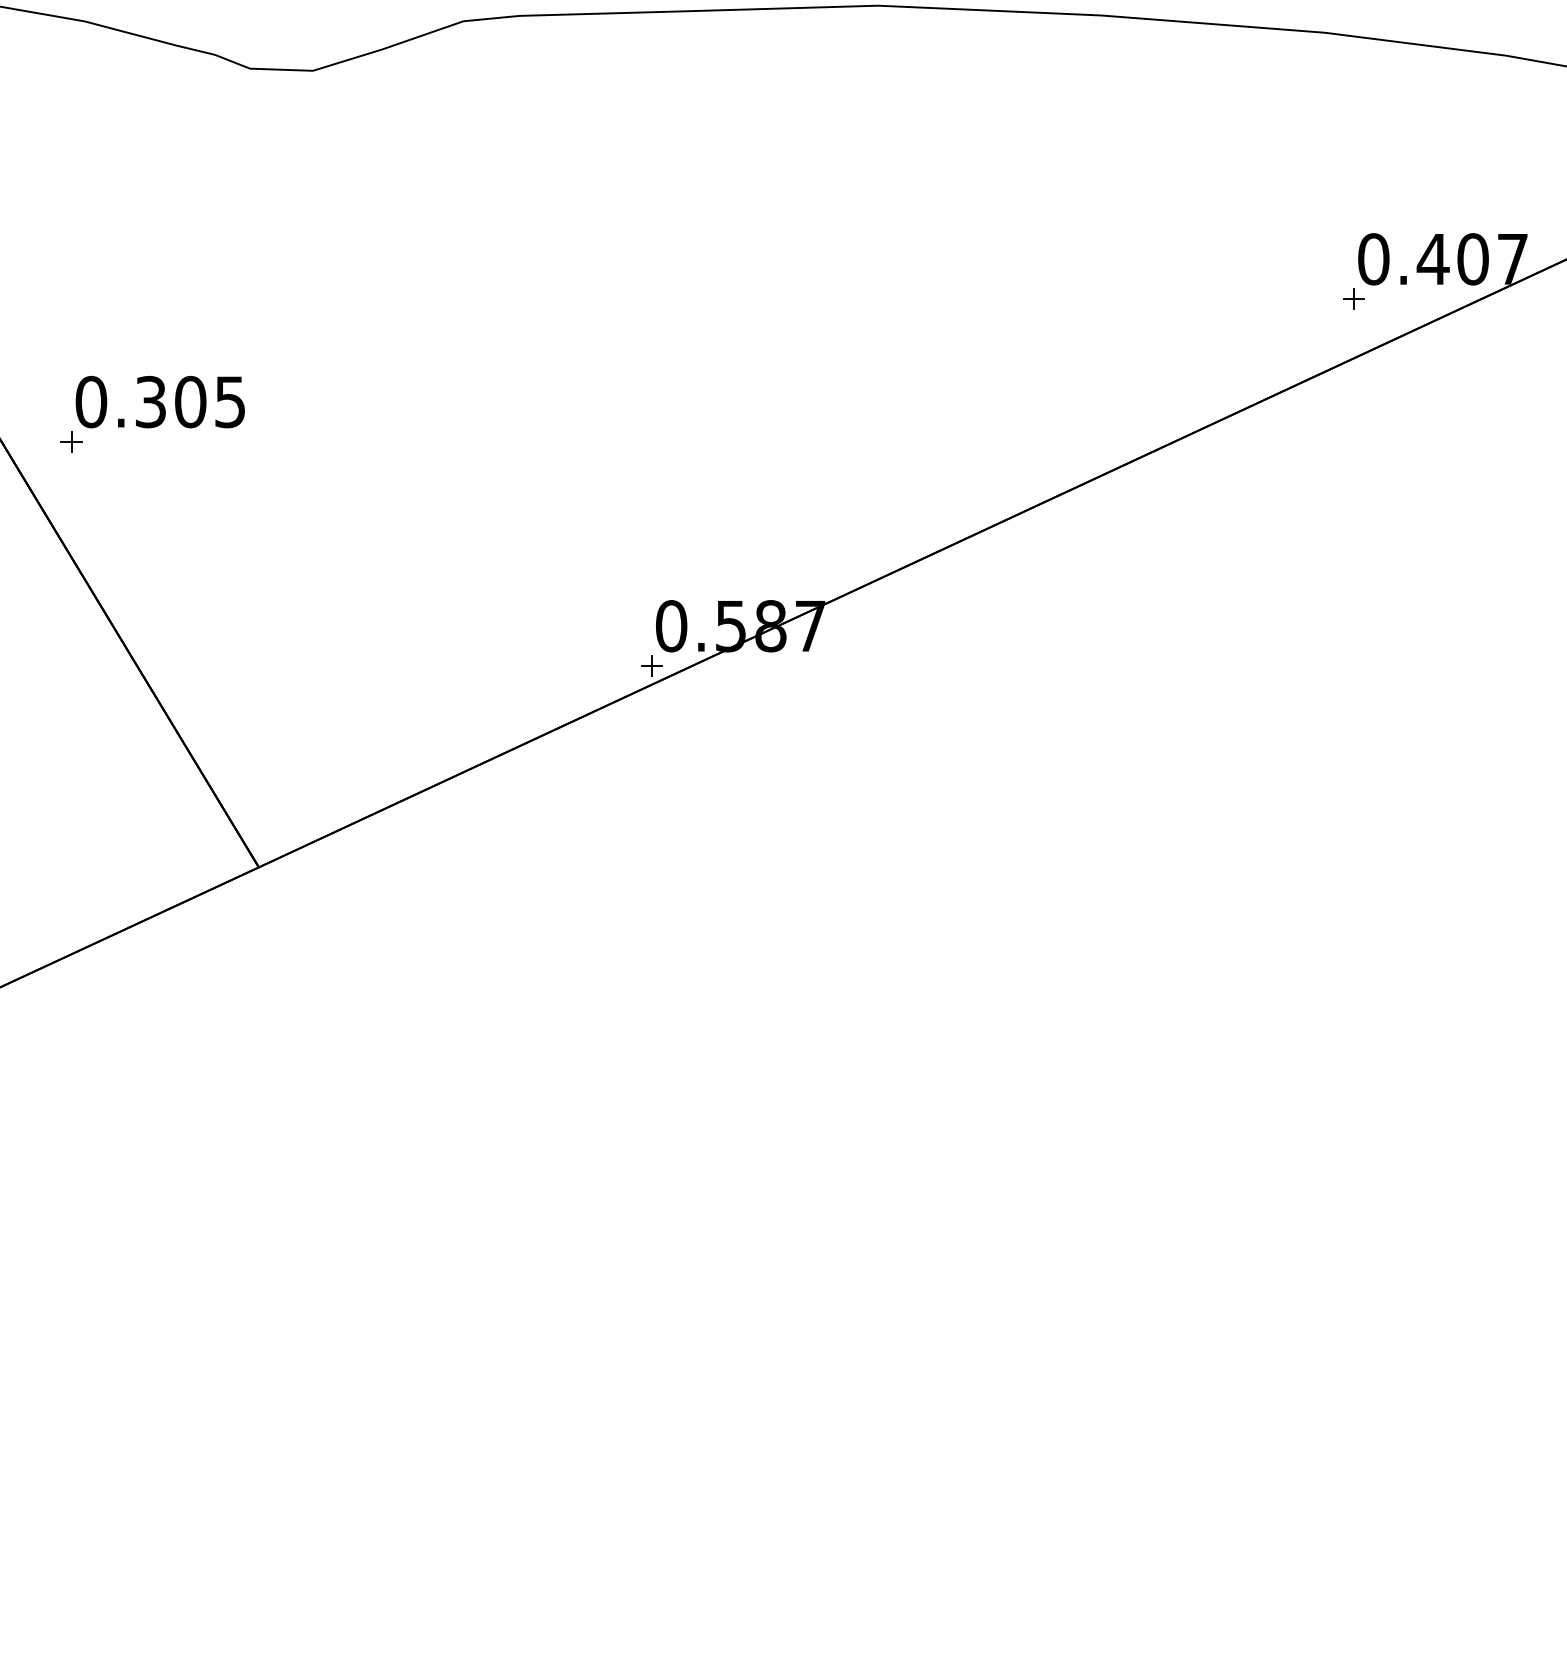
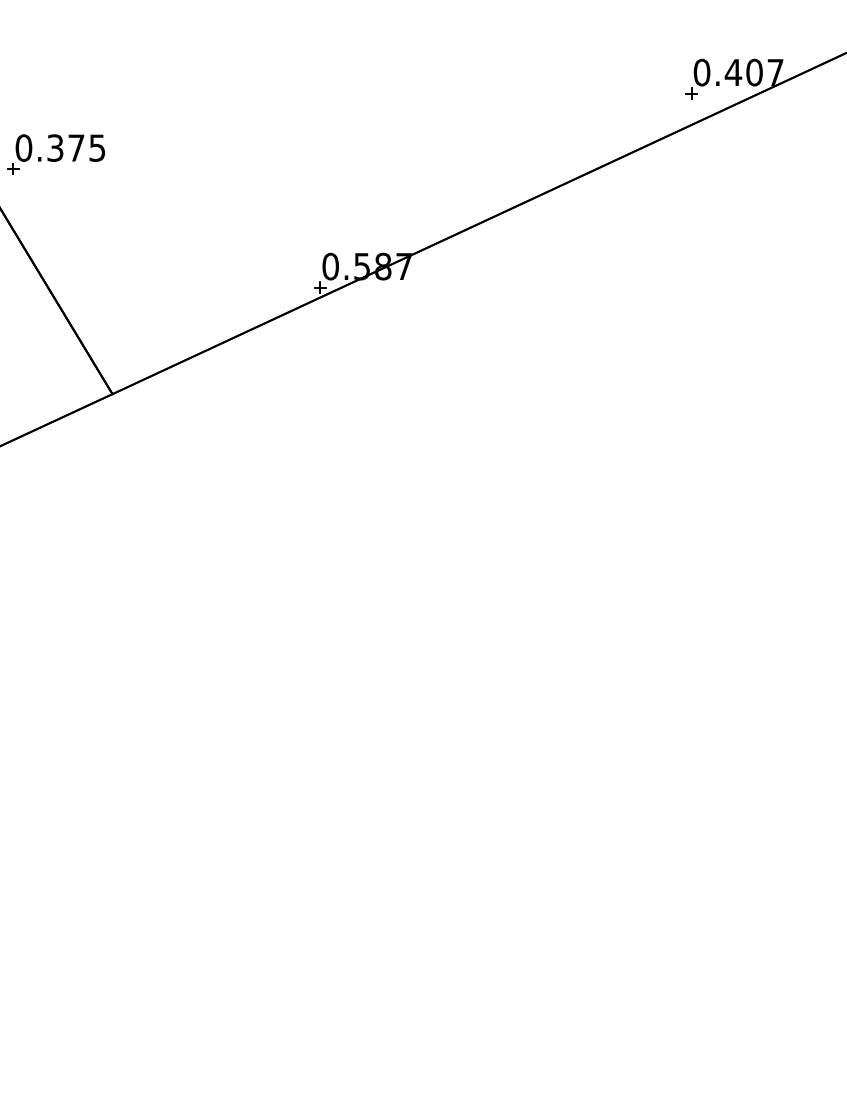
text: (190, 400) -> (76, 147), 0.305 -> 0.375

